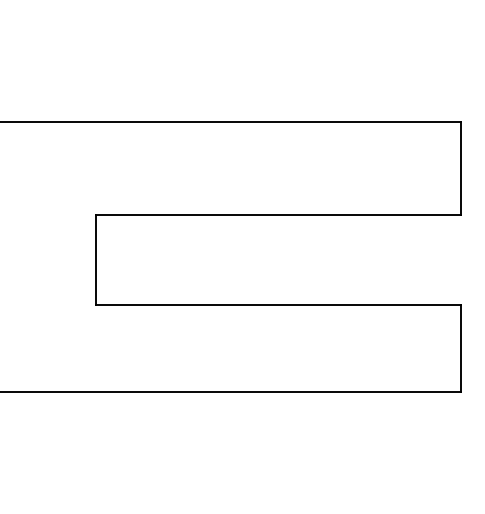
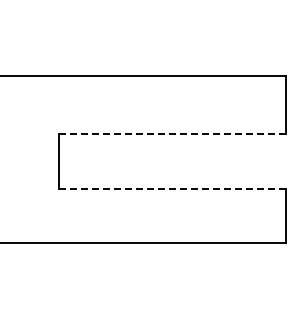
line: (277, 215) -> (172, 133), solid -> dashed
line: (279, 305) -> (173, 189), solid -> dashed

